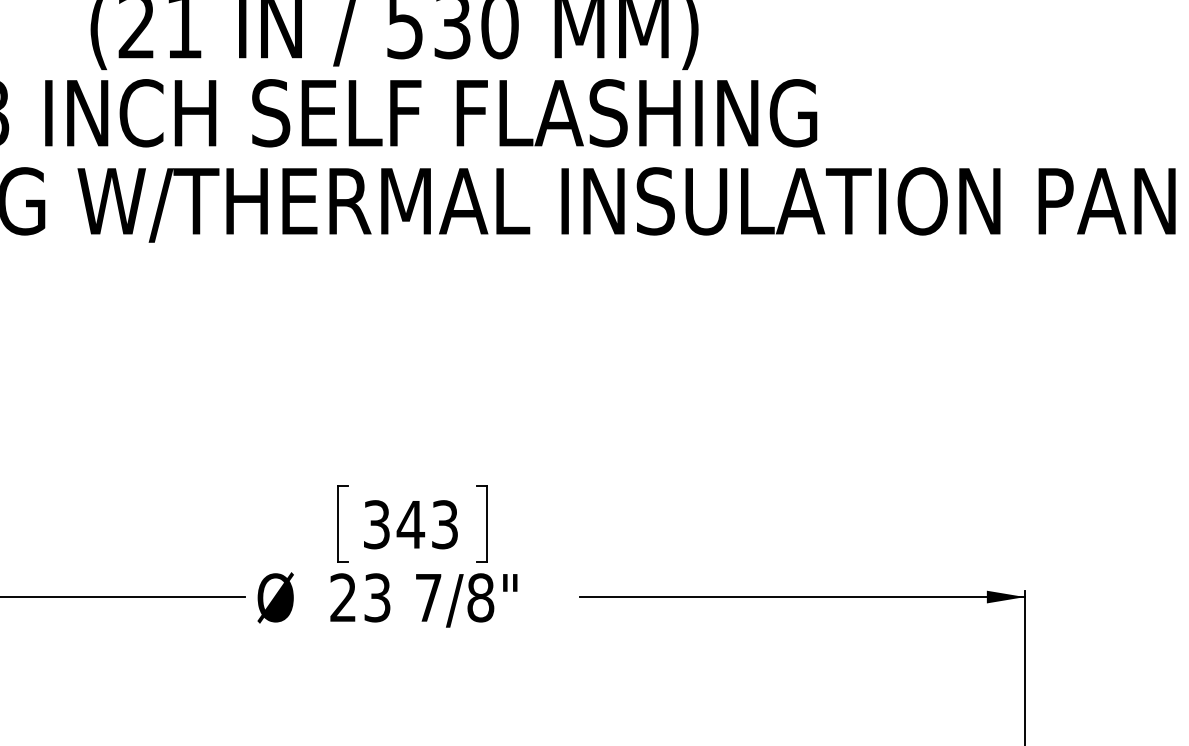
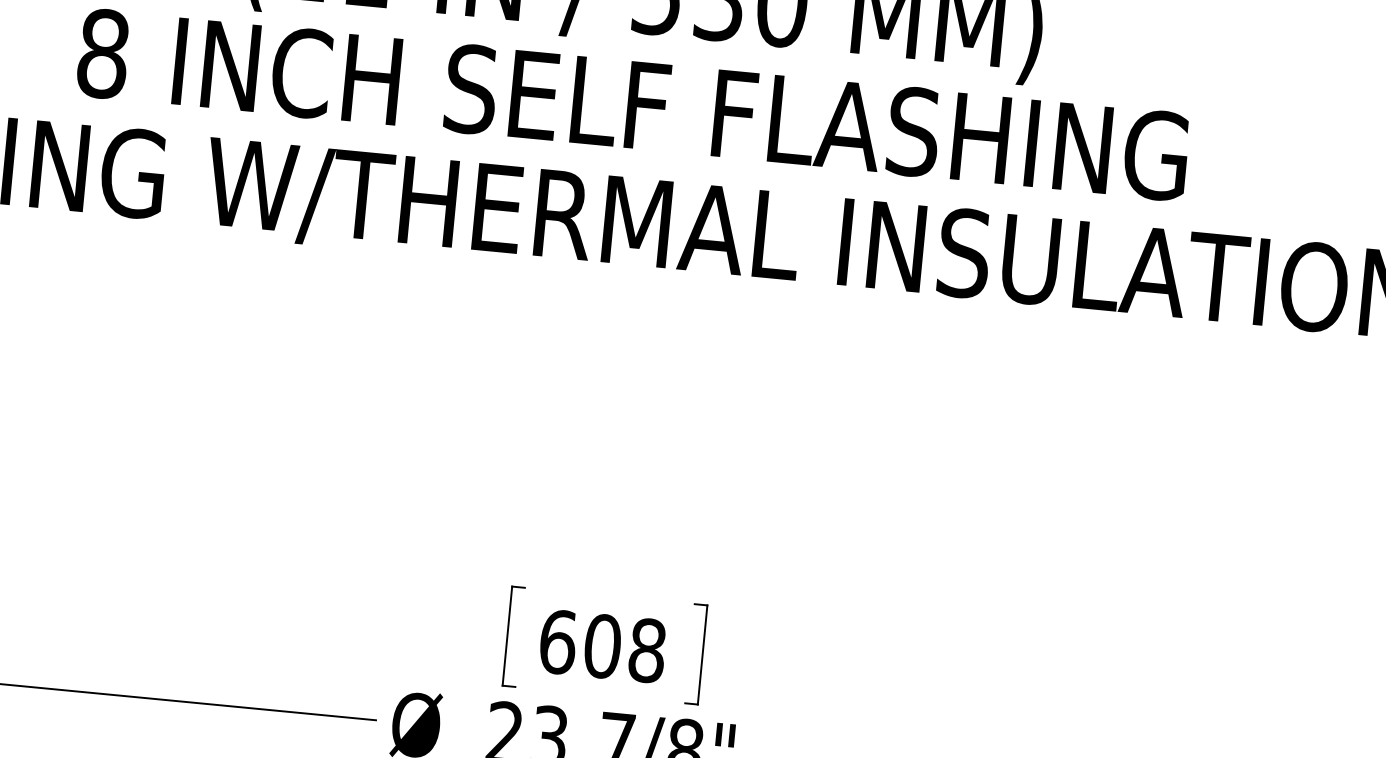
text: (410, 524) -> (602, 646), 343 -> 608

